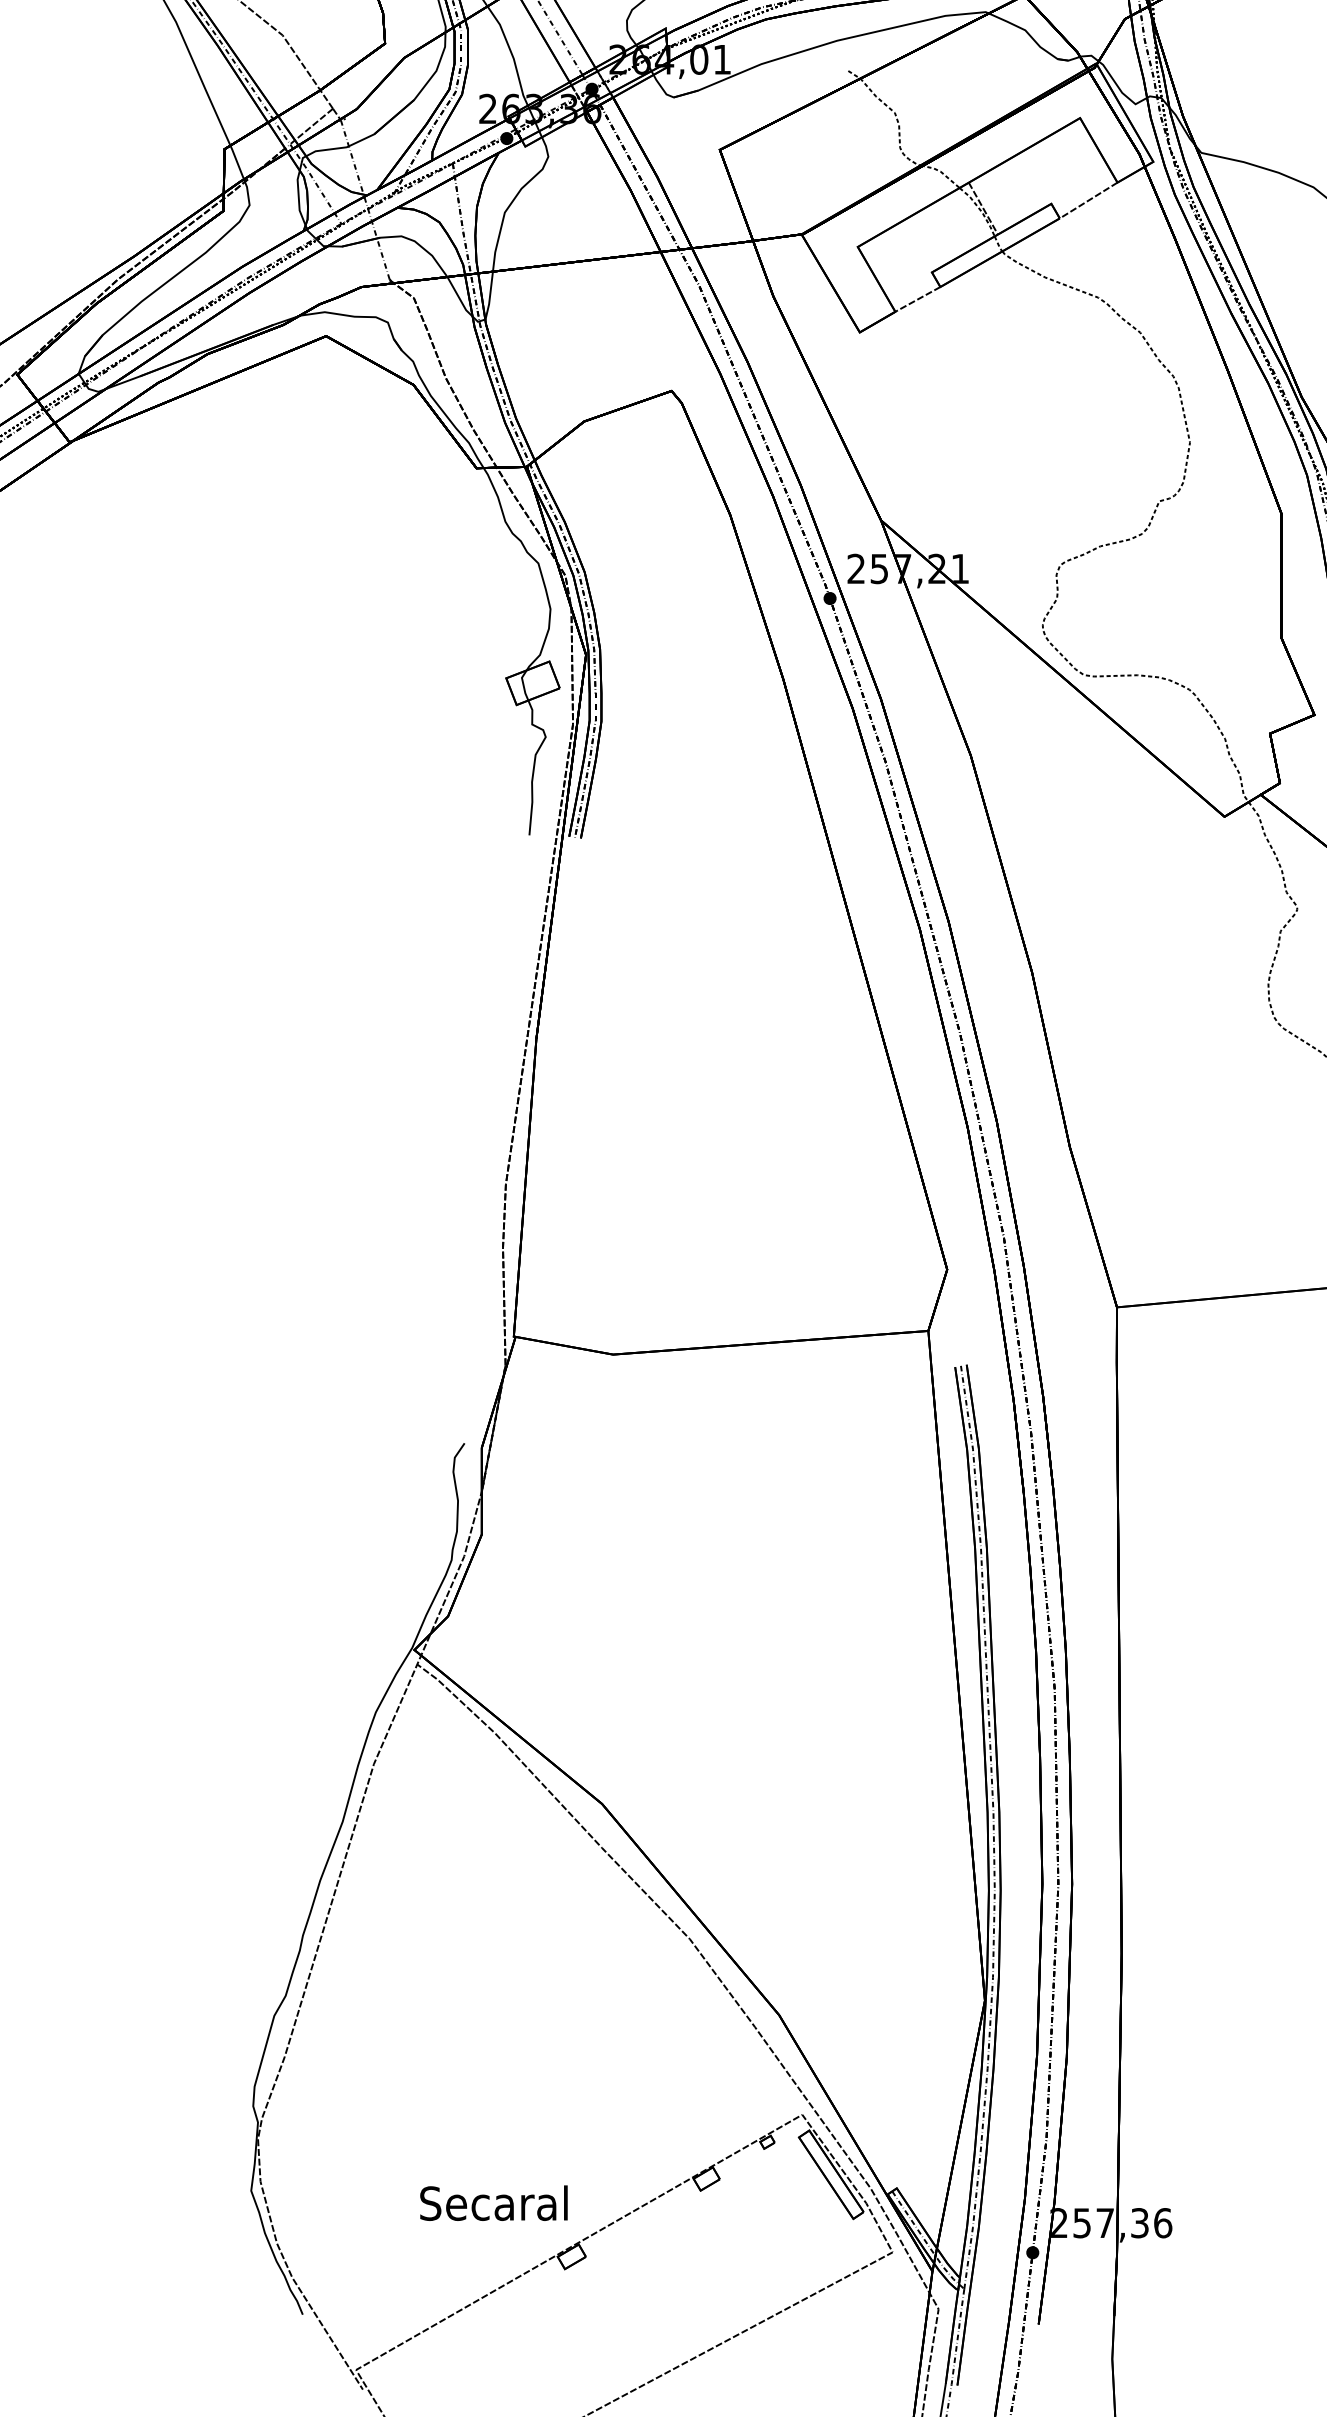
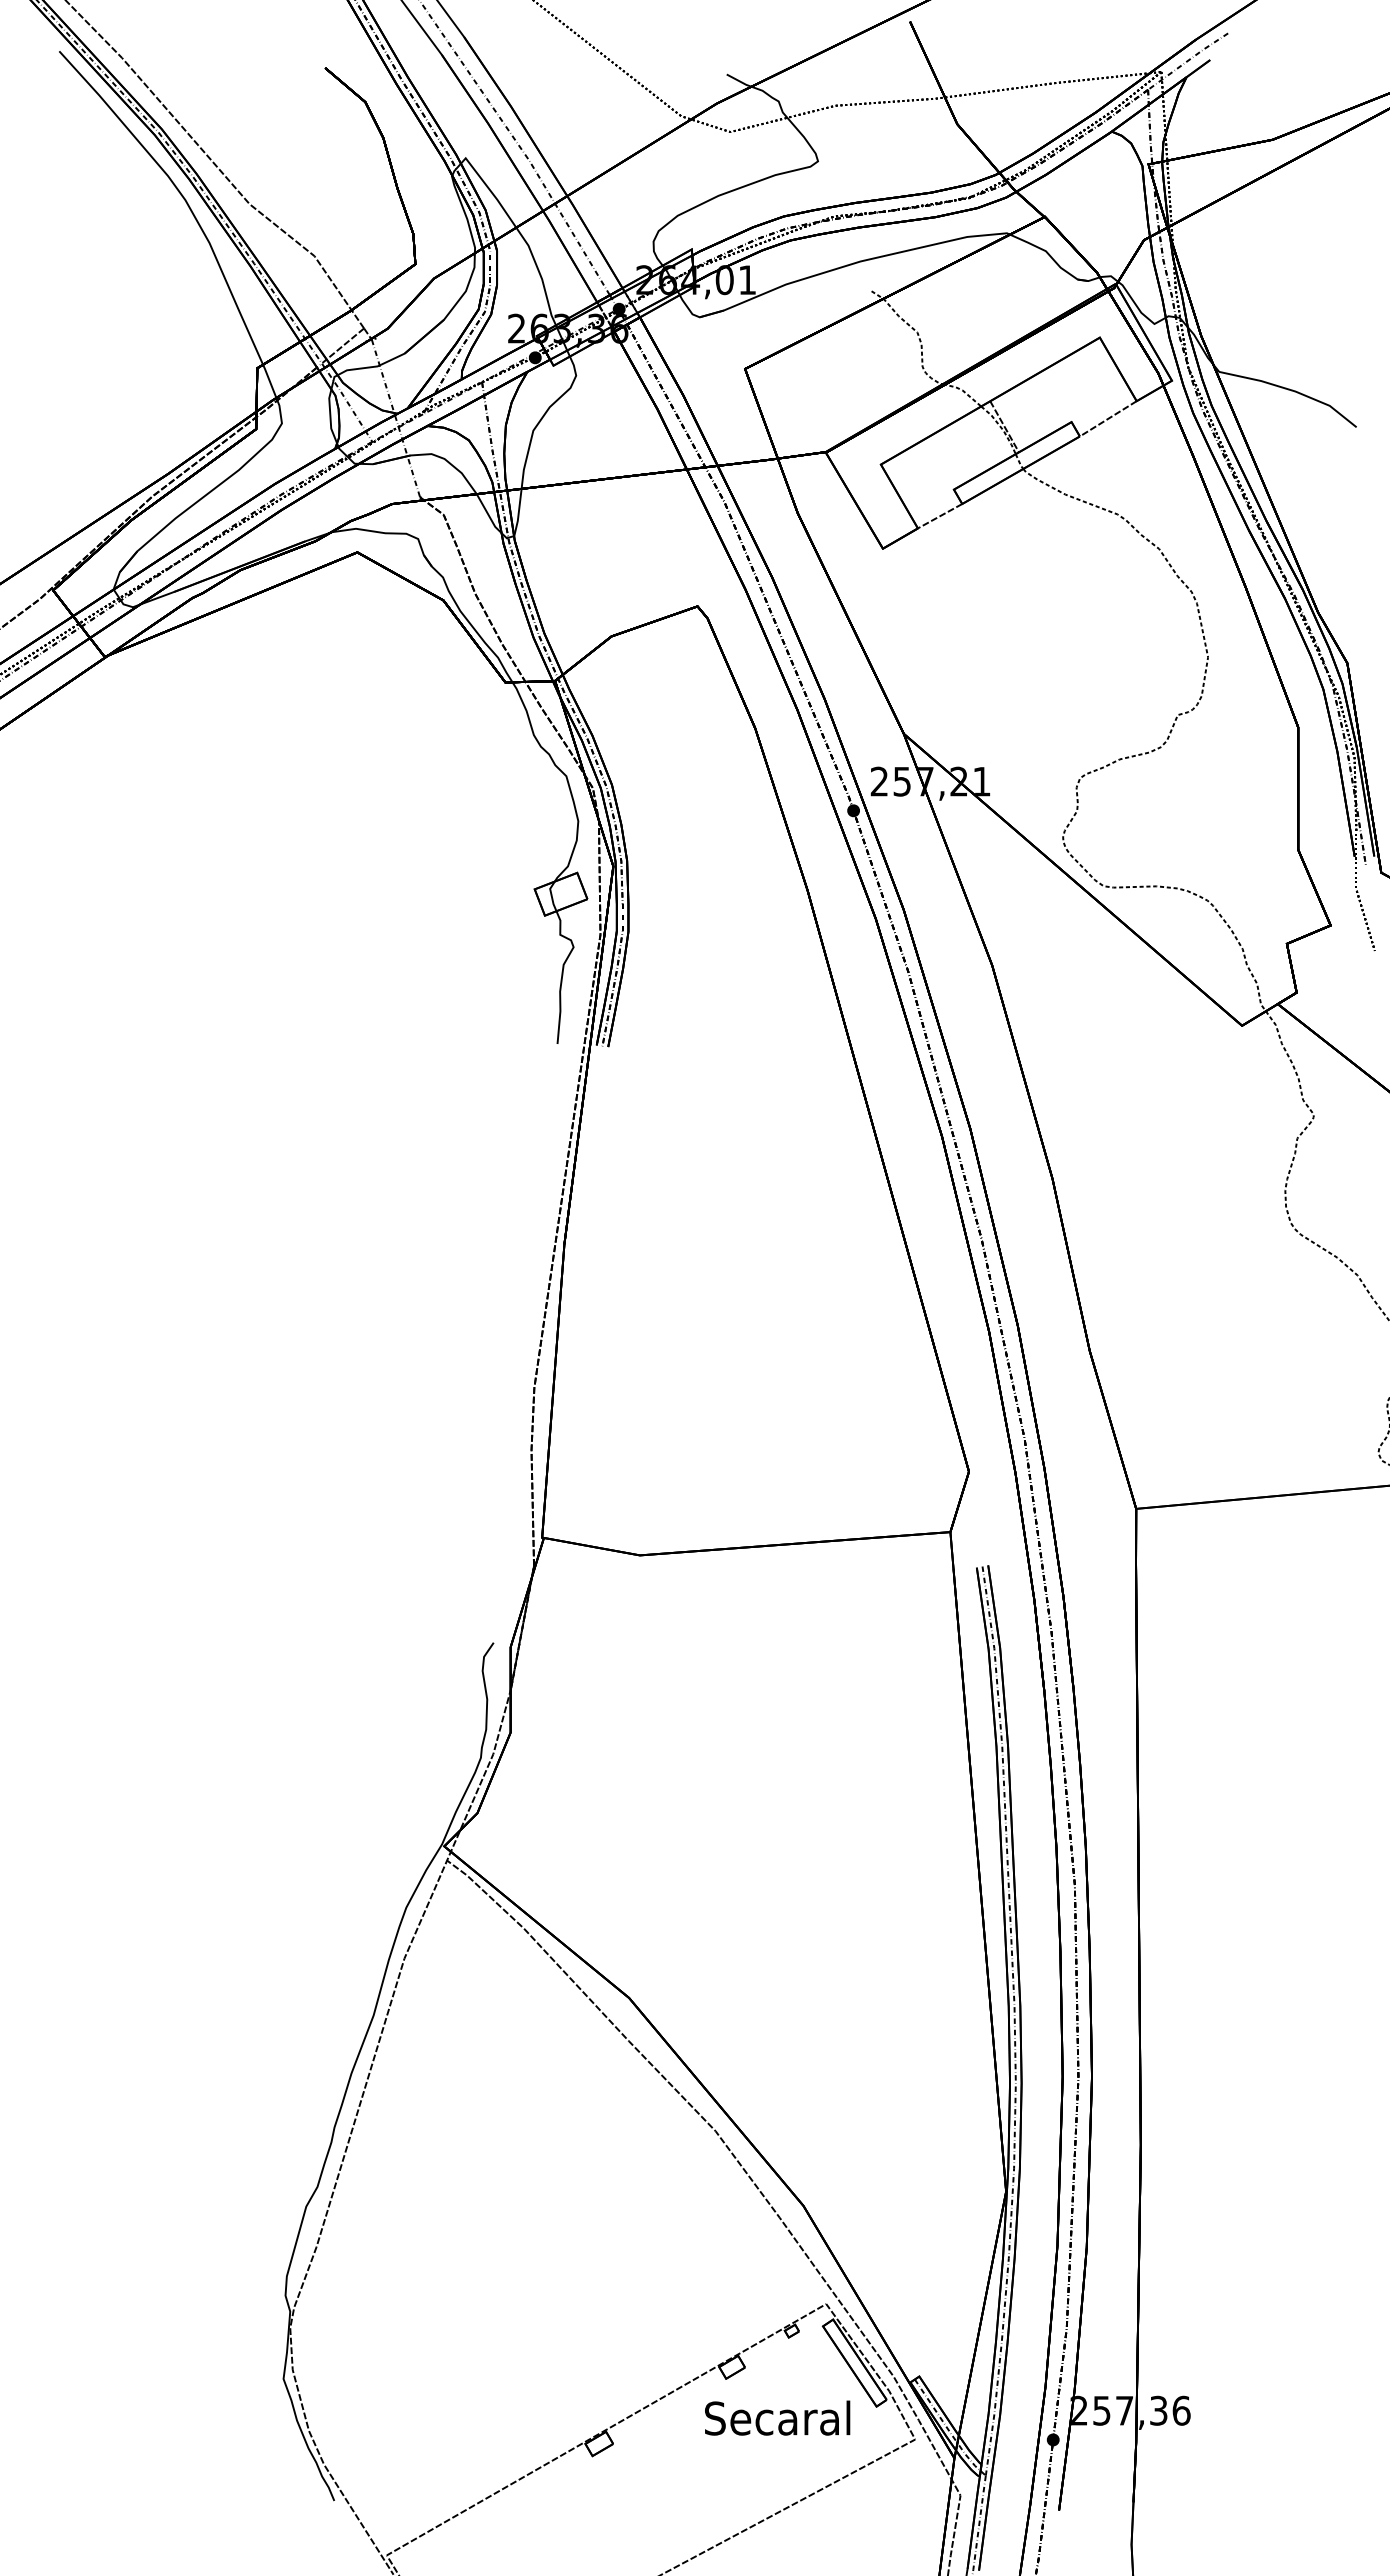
text: (493, 2202) -> (777, 2417), moved

